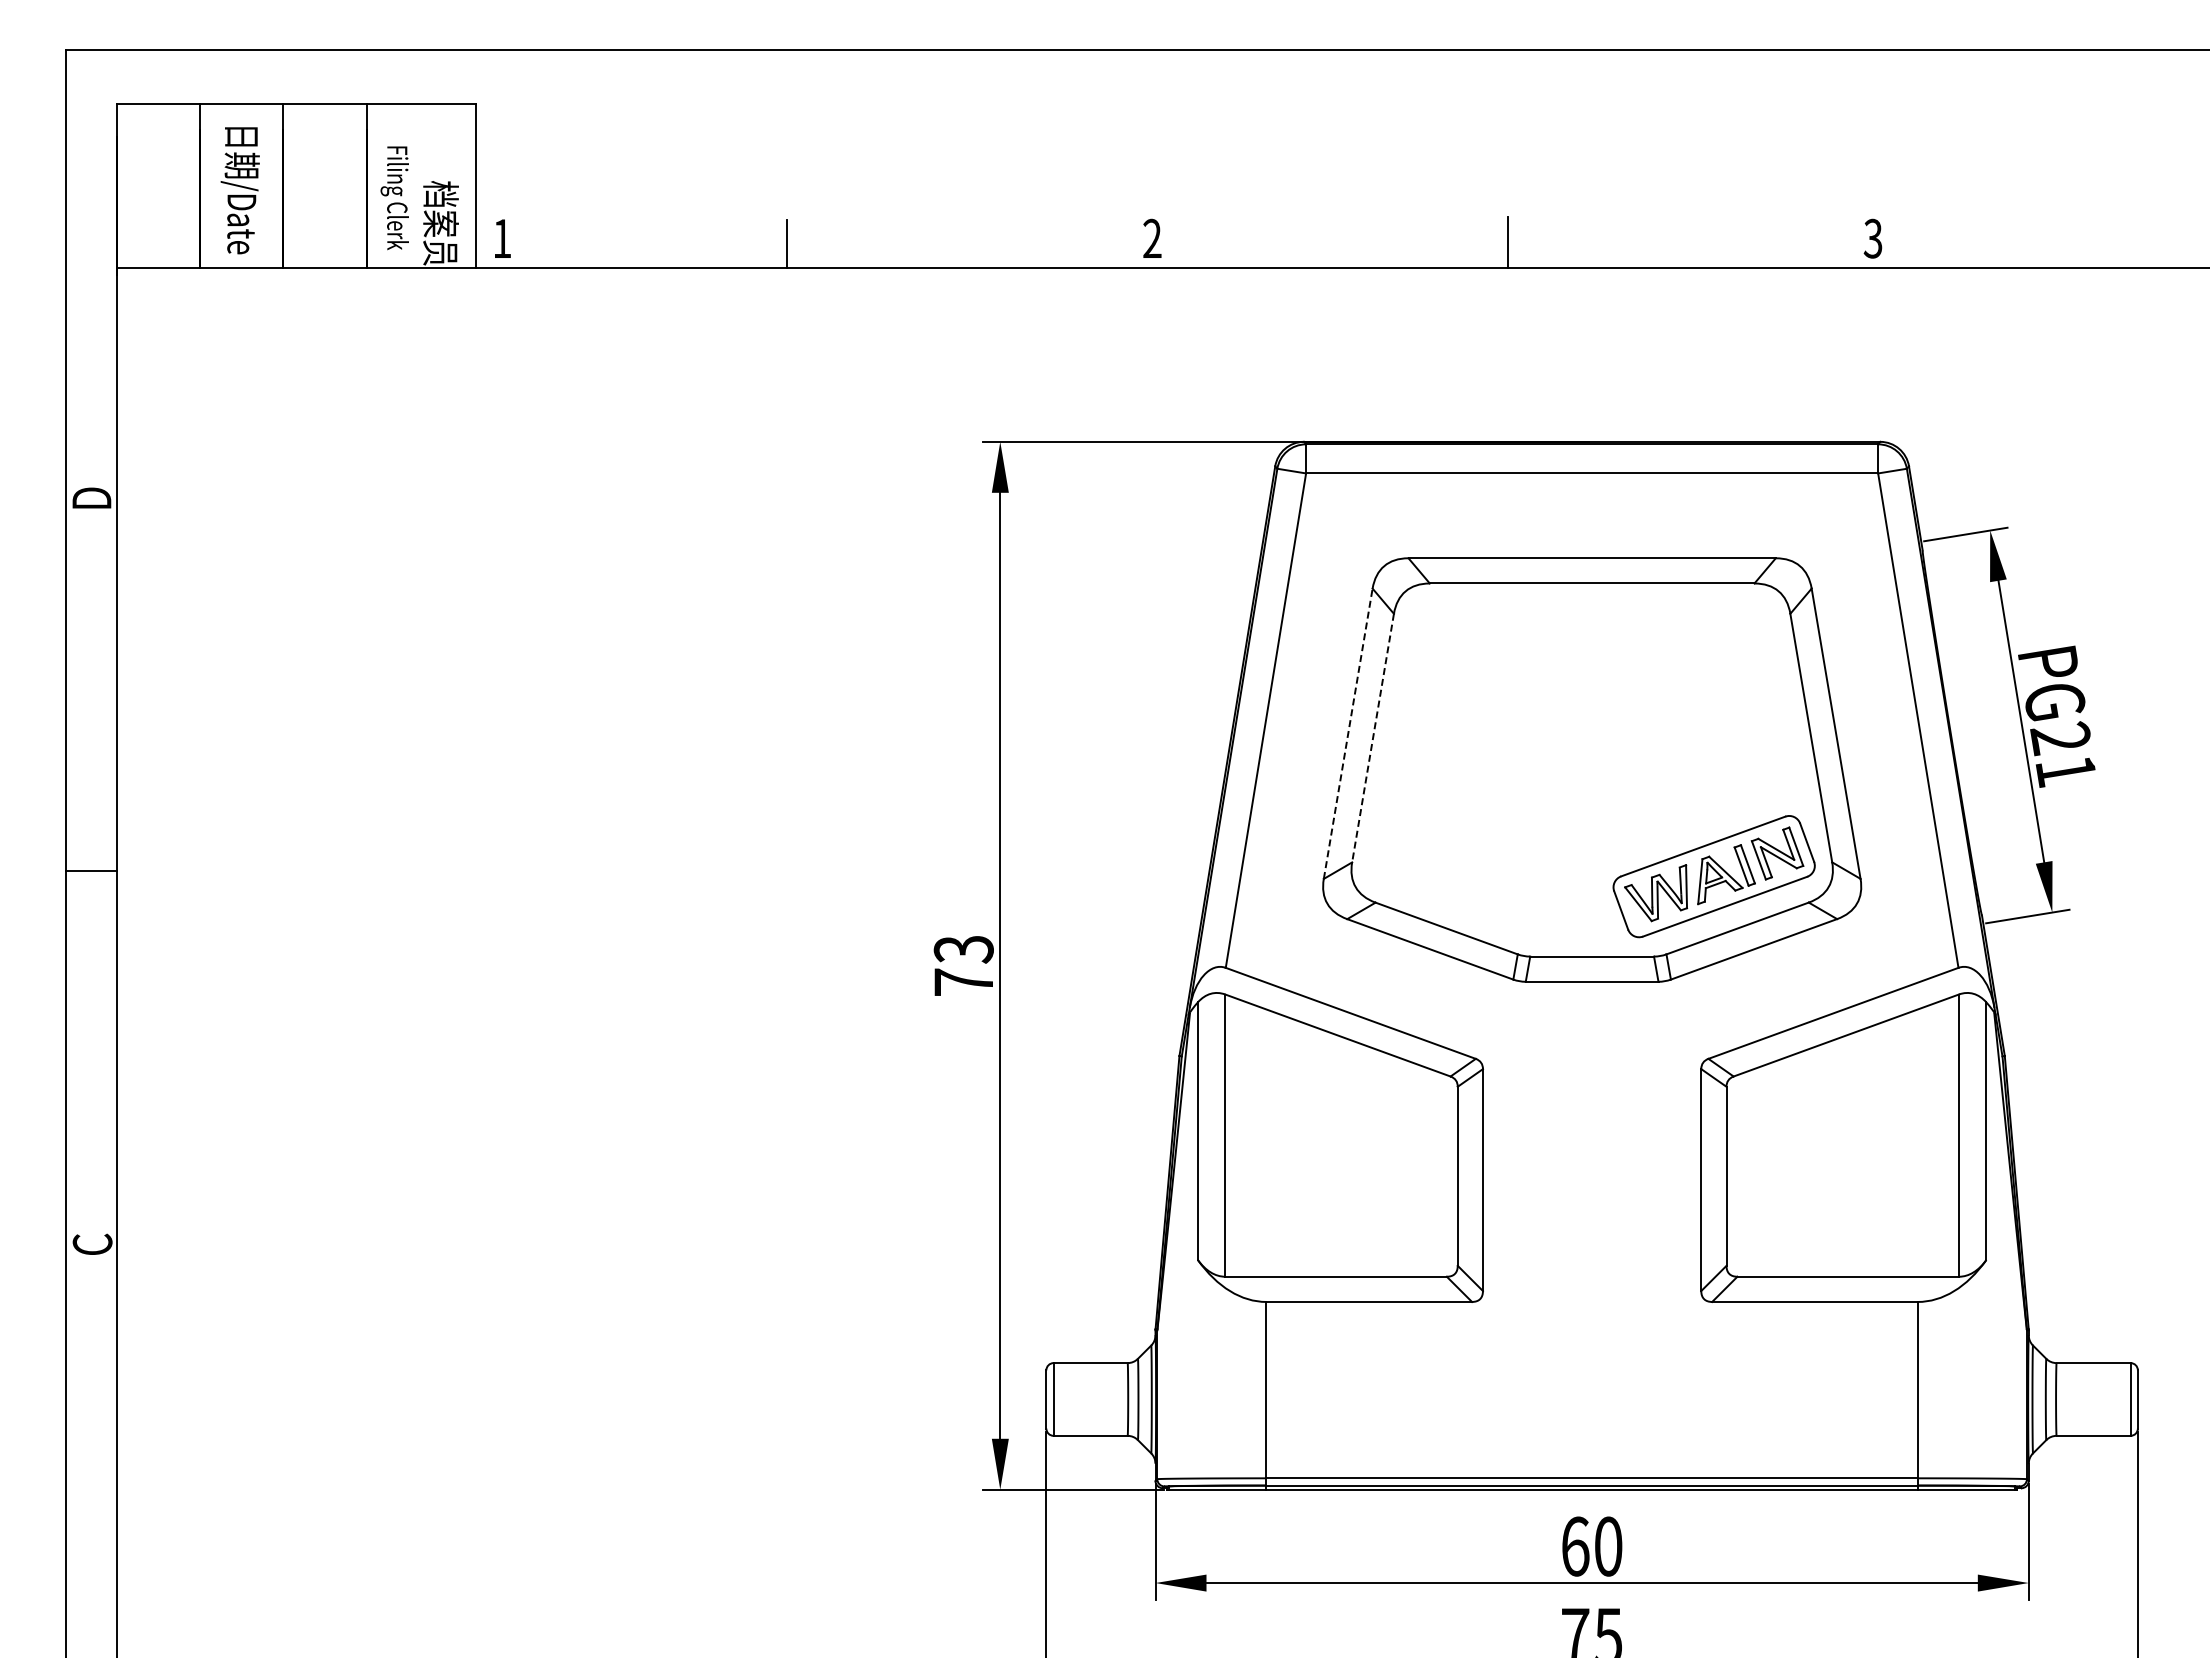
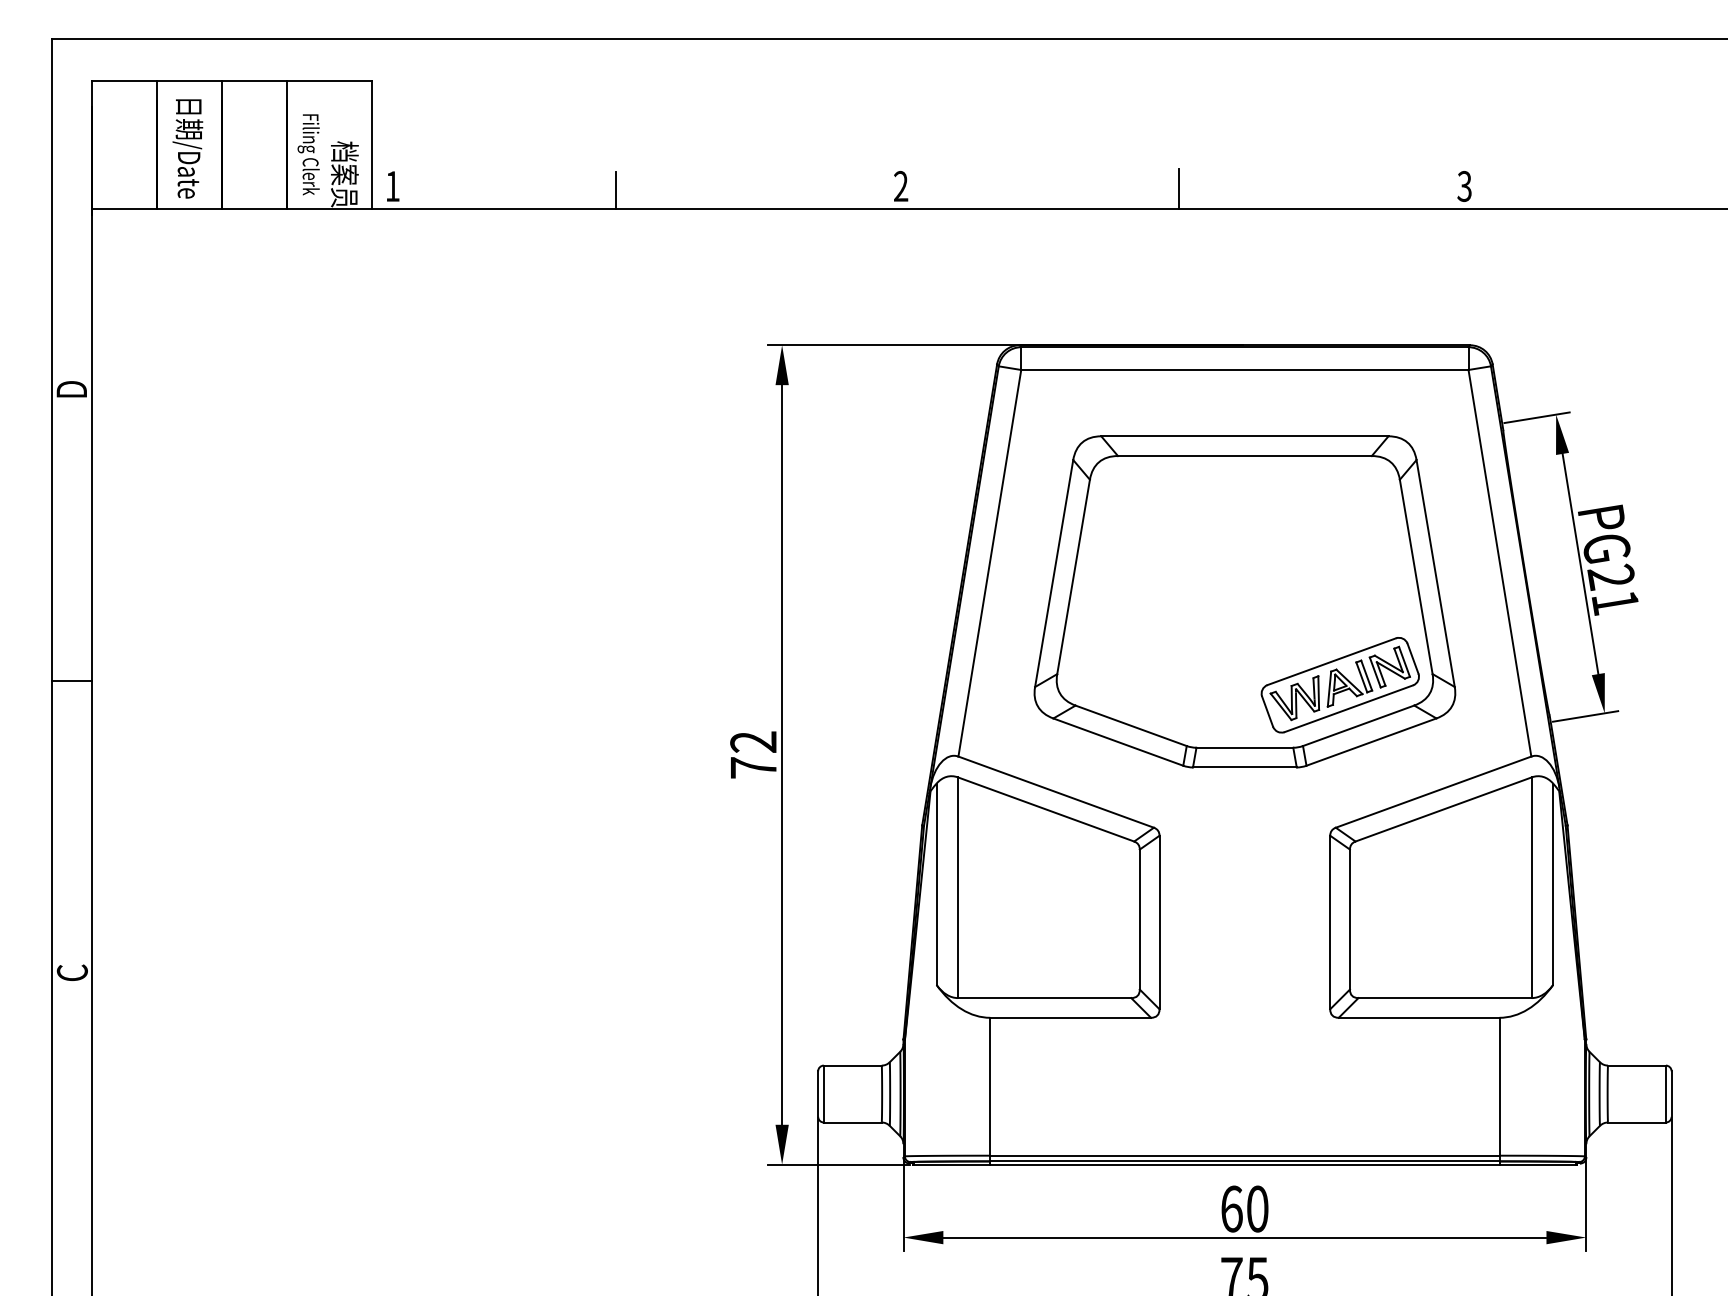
line: (1348, 733) -> (1054, 573), dashed -> solid
line: (1372, 738) -> (1073, 577), dashed -> solid
text: (963, 949) -> (753, 742), 73 -> 72

